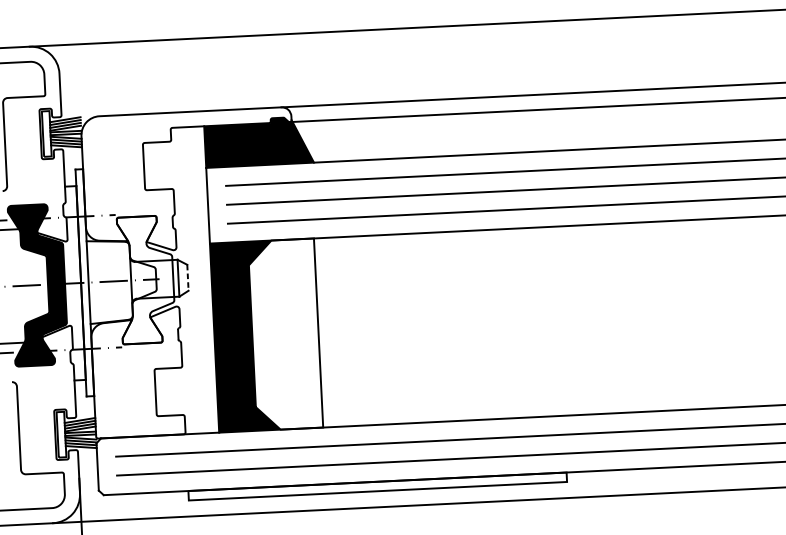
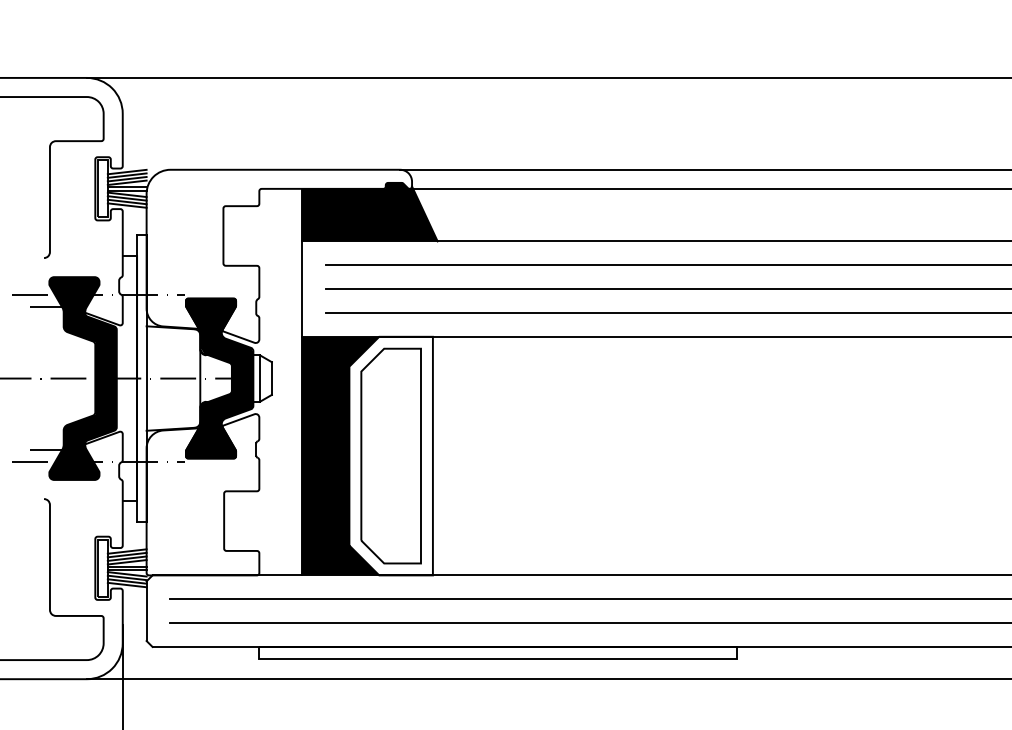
line: (187, 278) -> (271, 379), dashed -> solid
fill: (146, 279) -> (219, 378), added
part: (284, 334) -> (390, 455), added

